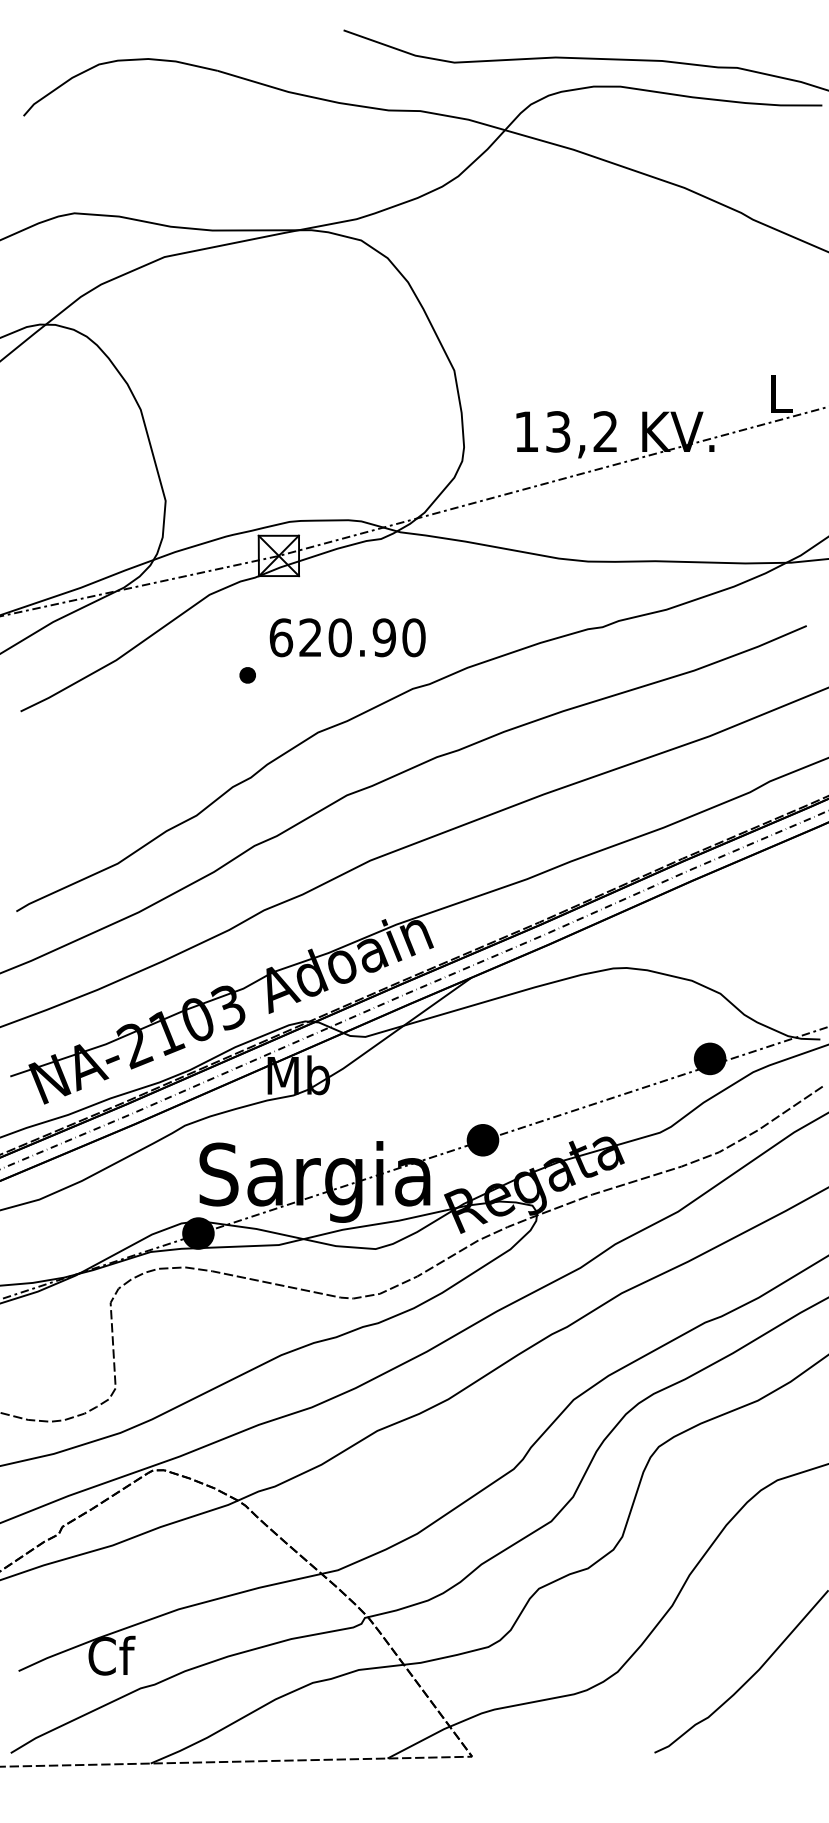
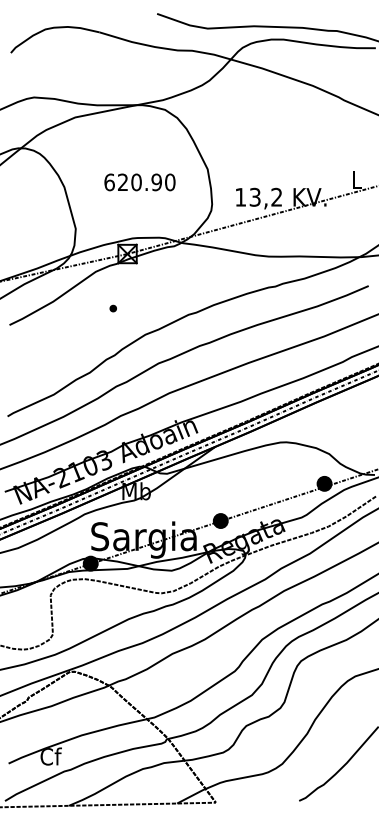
text: (346, 637) -> (139, 182), moved

